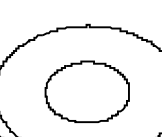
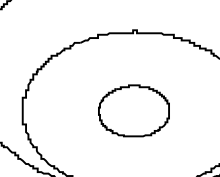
part: (86, 91) -> (133, 110), size x0.7

